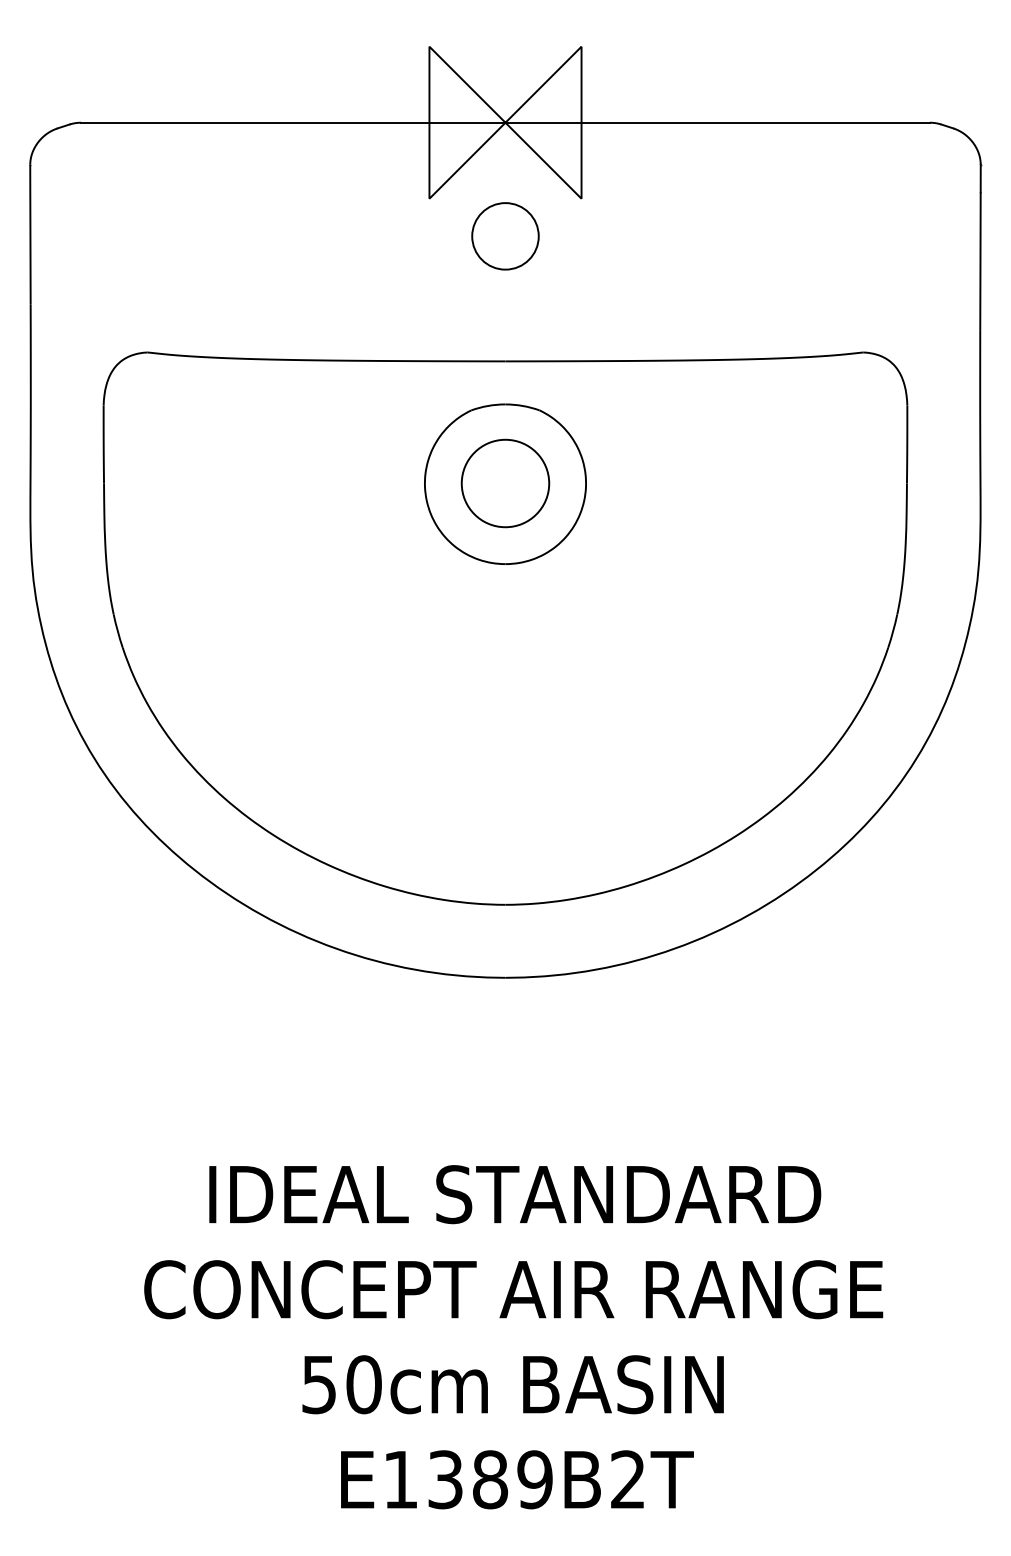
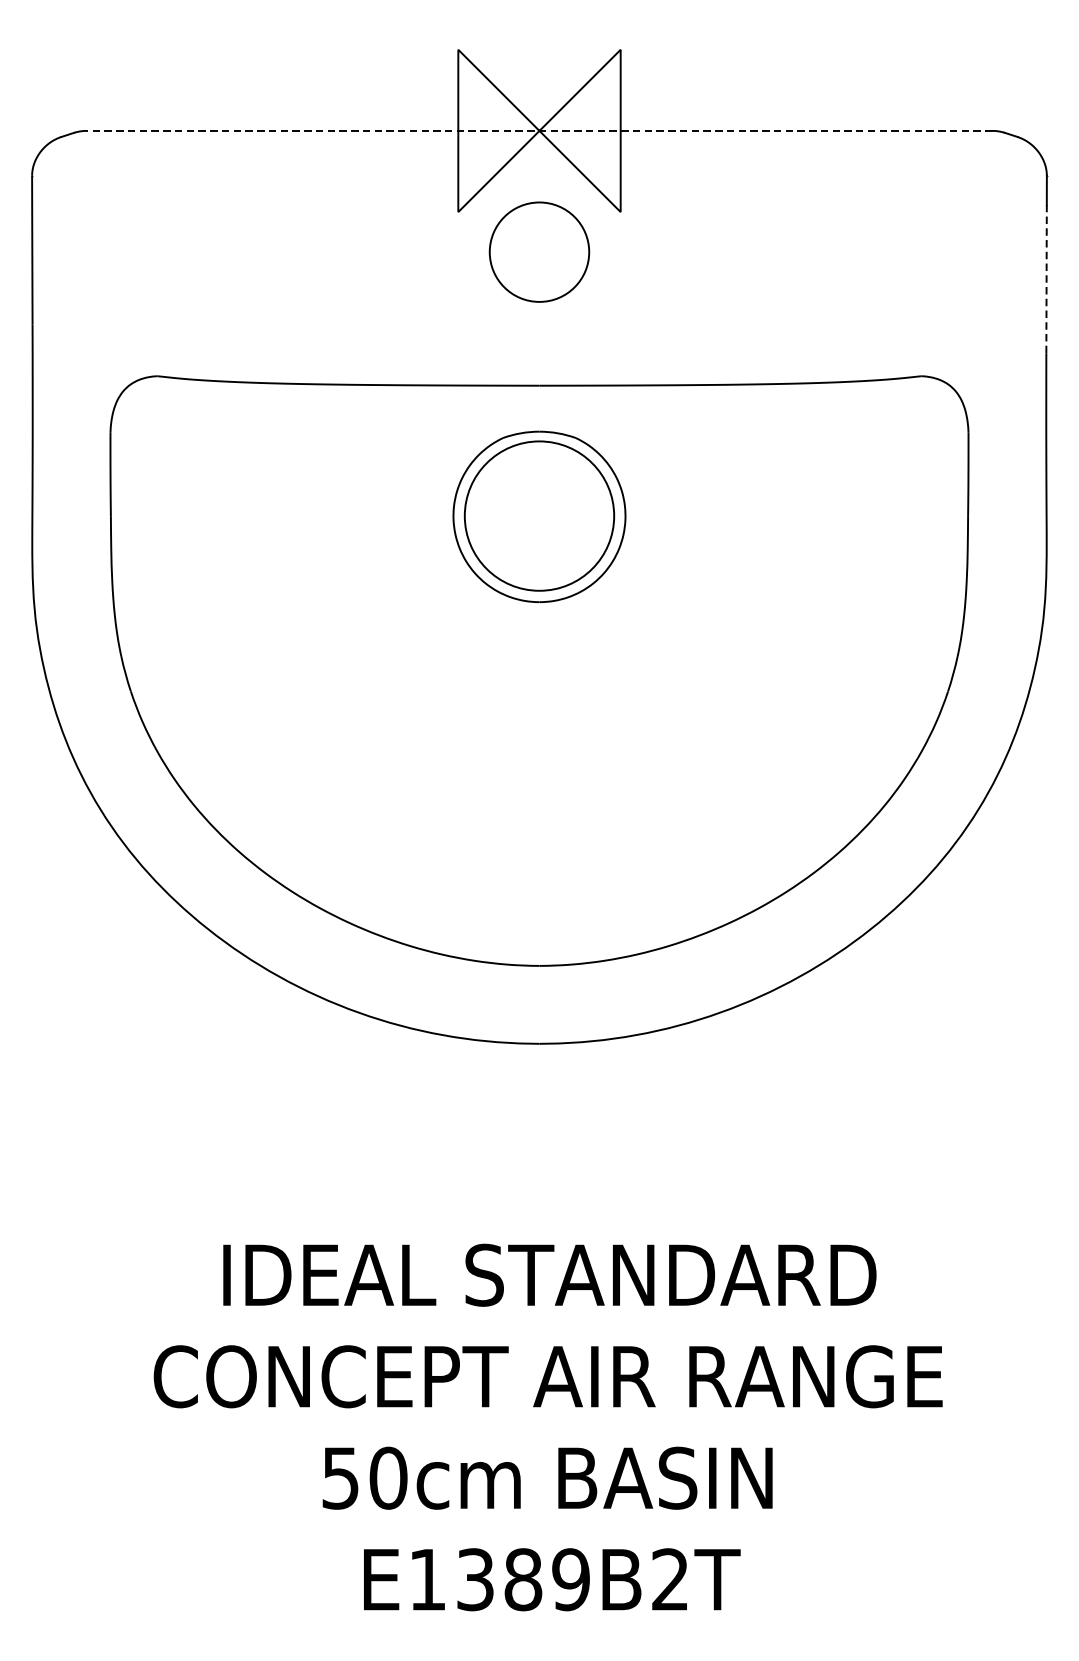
line: (505, 122) -> (539, 130), solid -> dashed
circle: (505, 236) -> (539, 252), size x1.4
line: (980, 261) -> (1046, 279), solid -> dashed
circle: (505, 483) -> (539, 516), size x1.6

